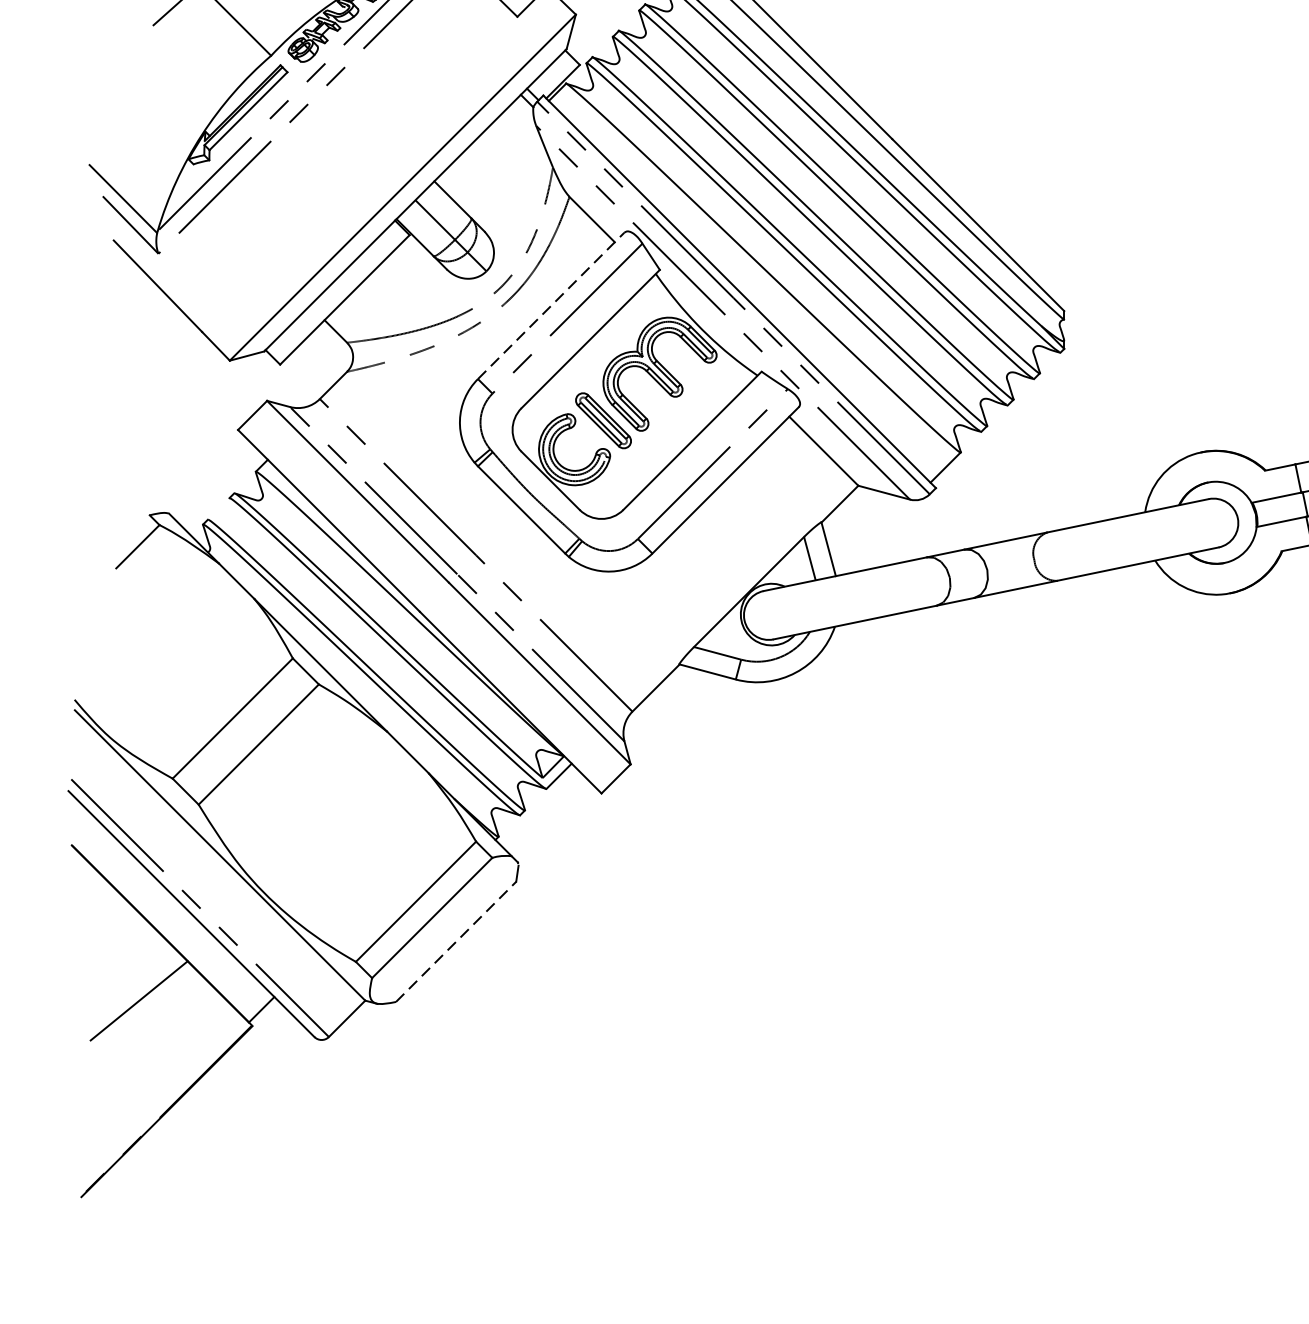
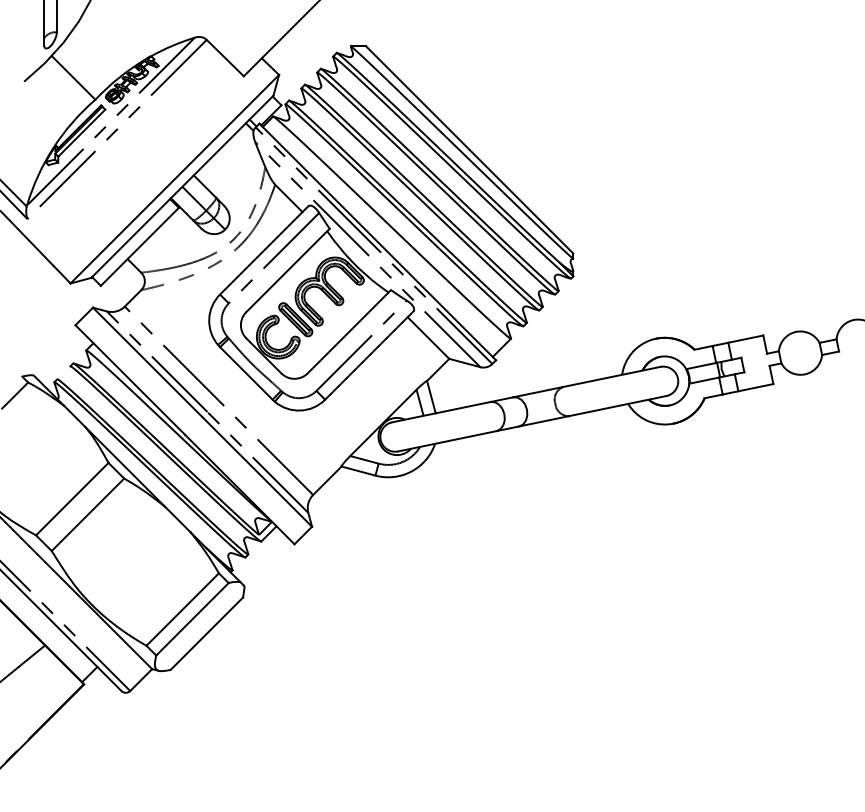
line: (551, 305) -> (264, 250), dashed -> solid
line: (457, 941) -> (207, 633), dashed -> solid

